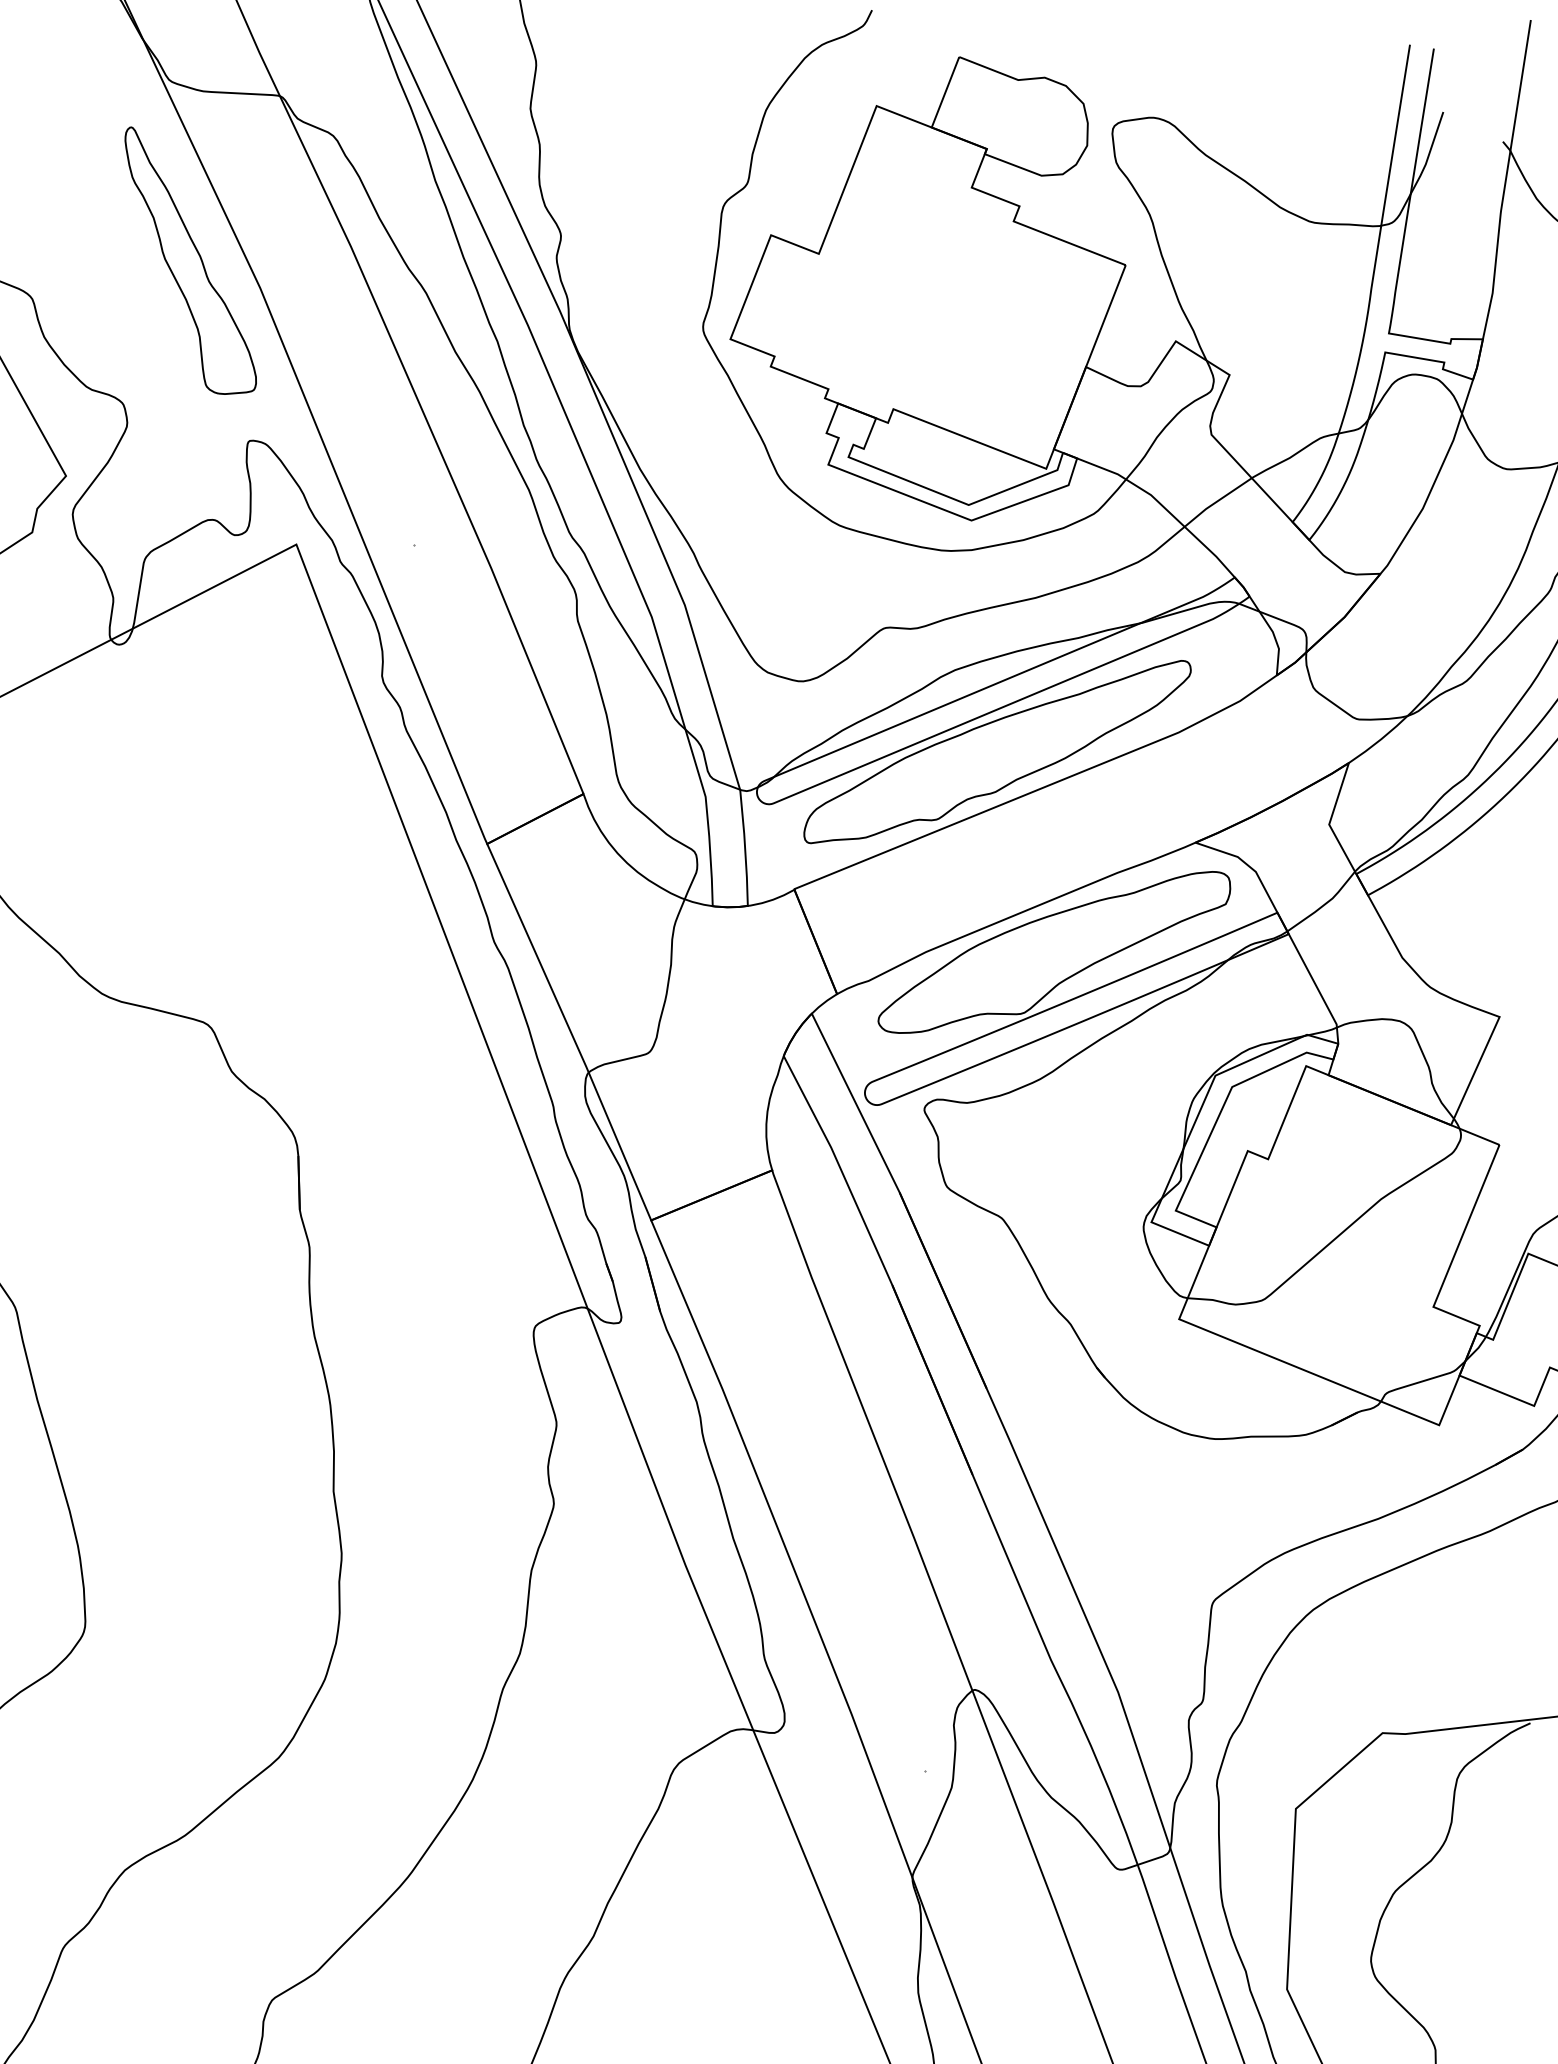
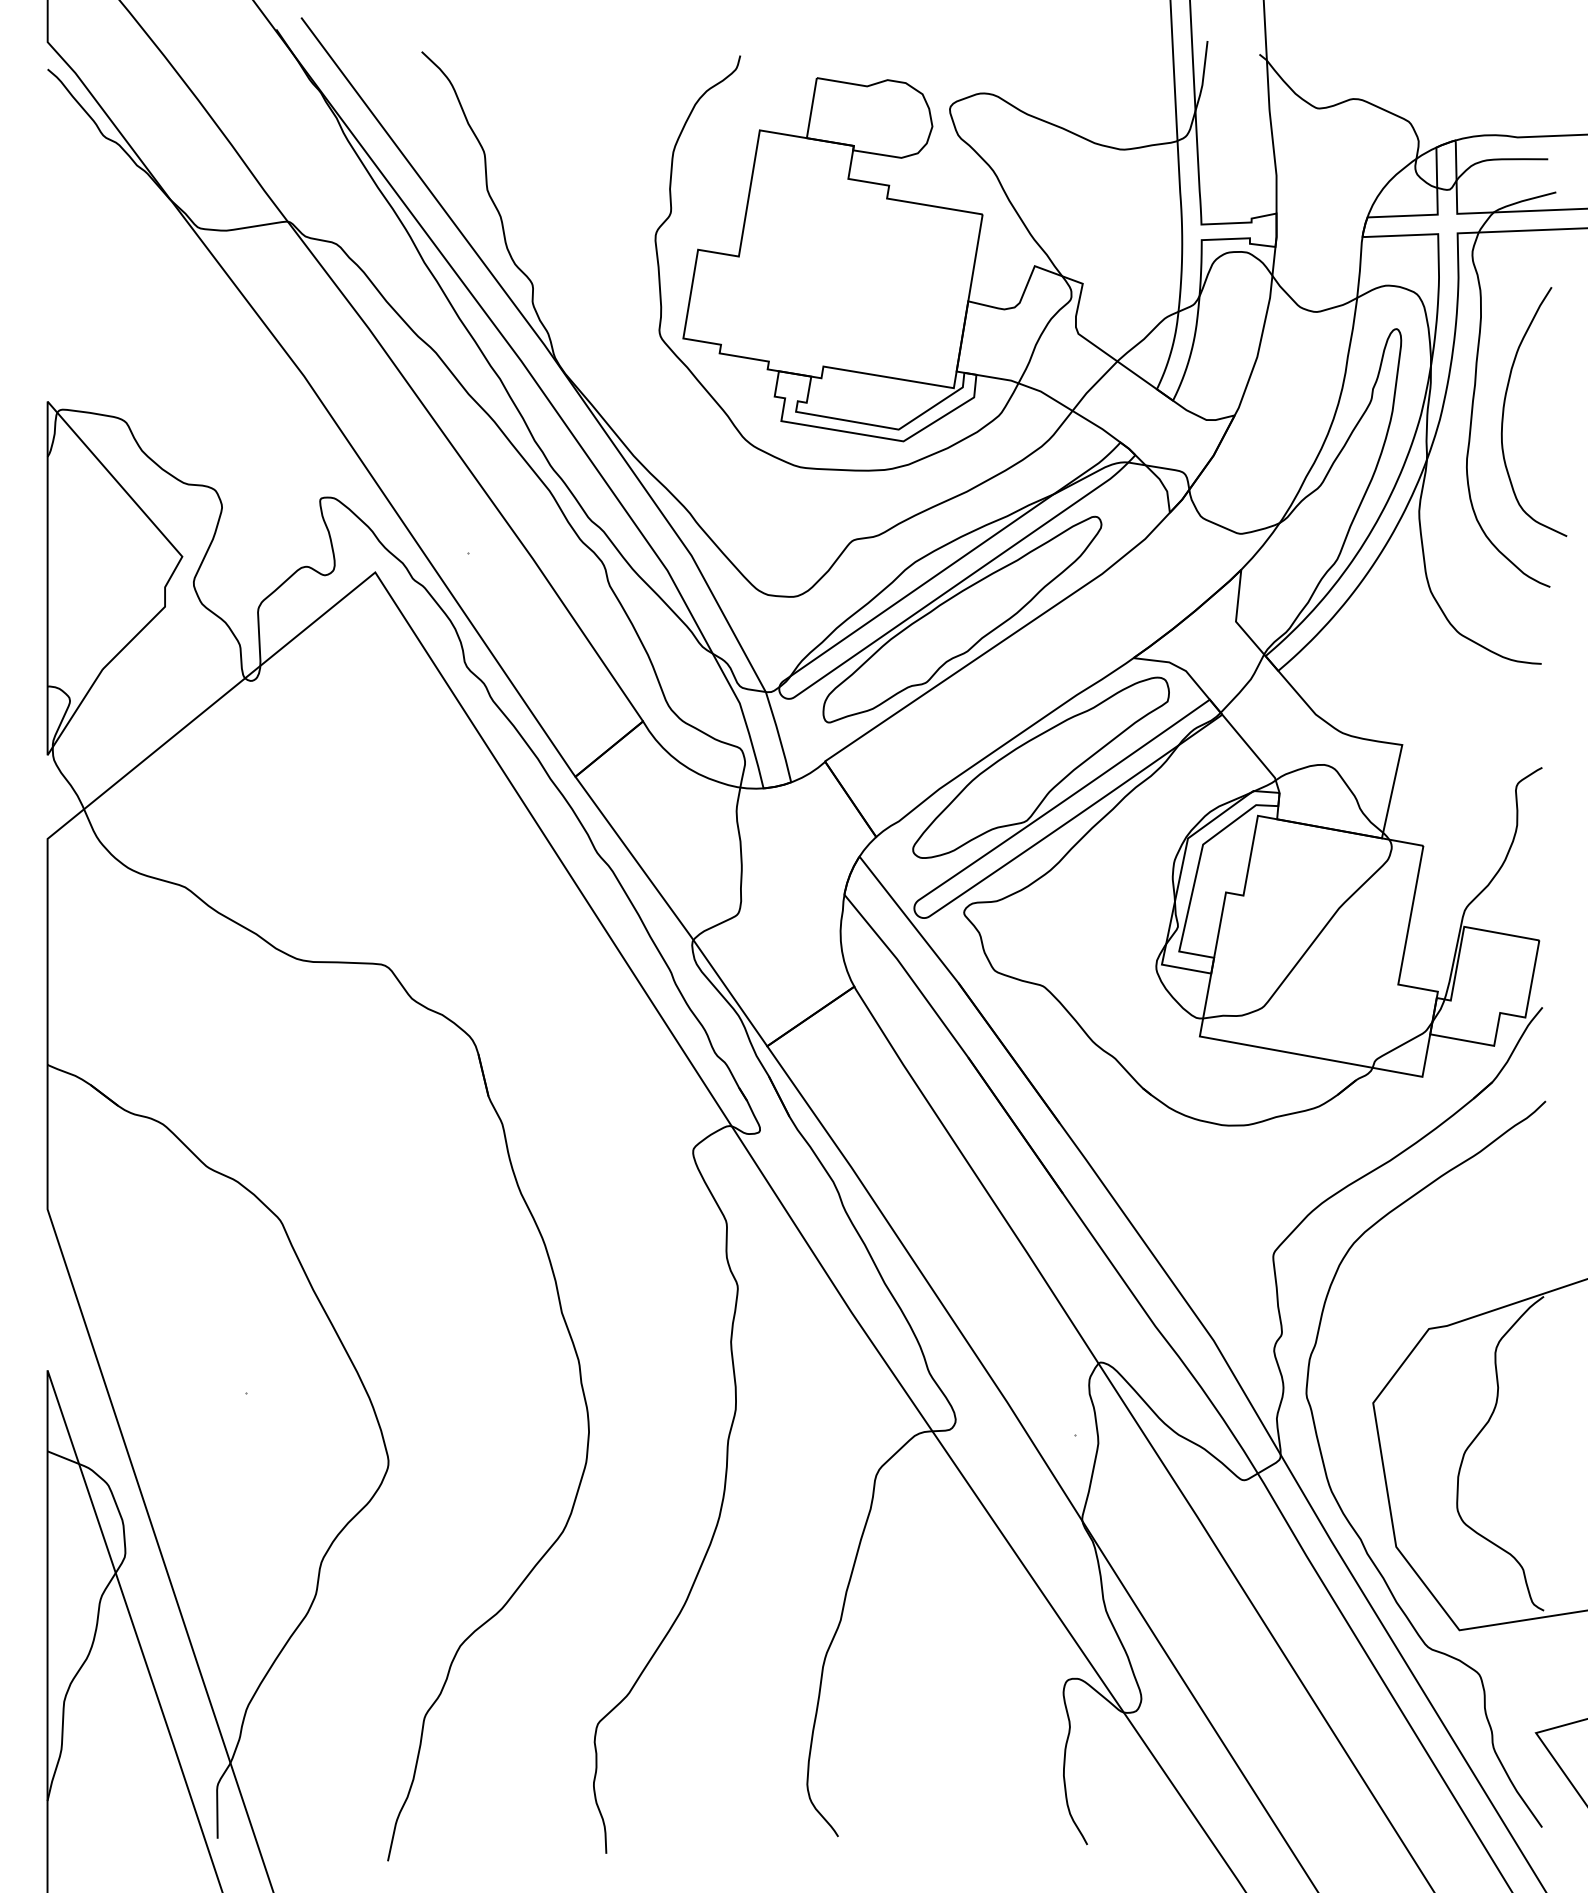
part: (189, 263) -> (244, 368), removed

